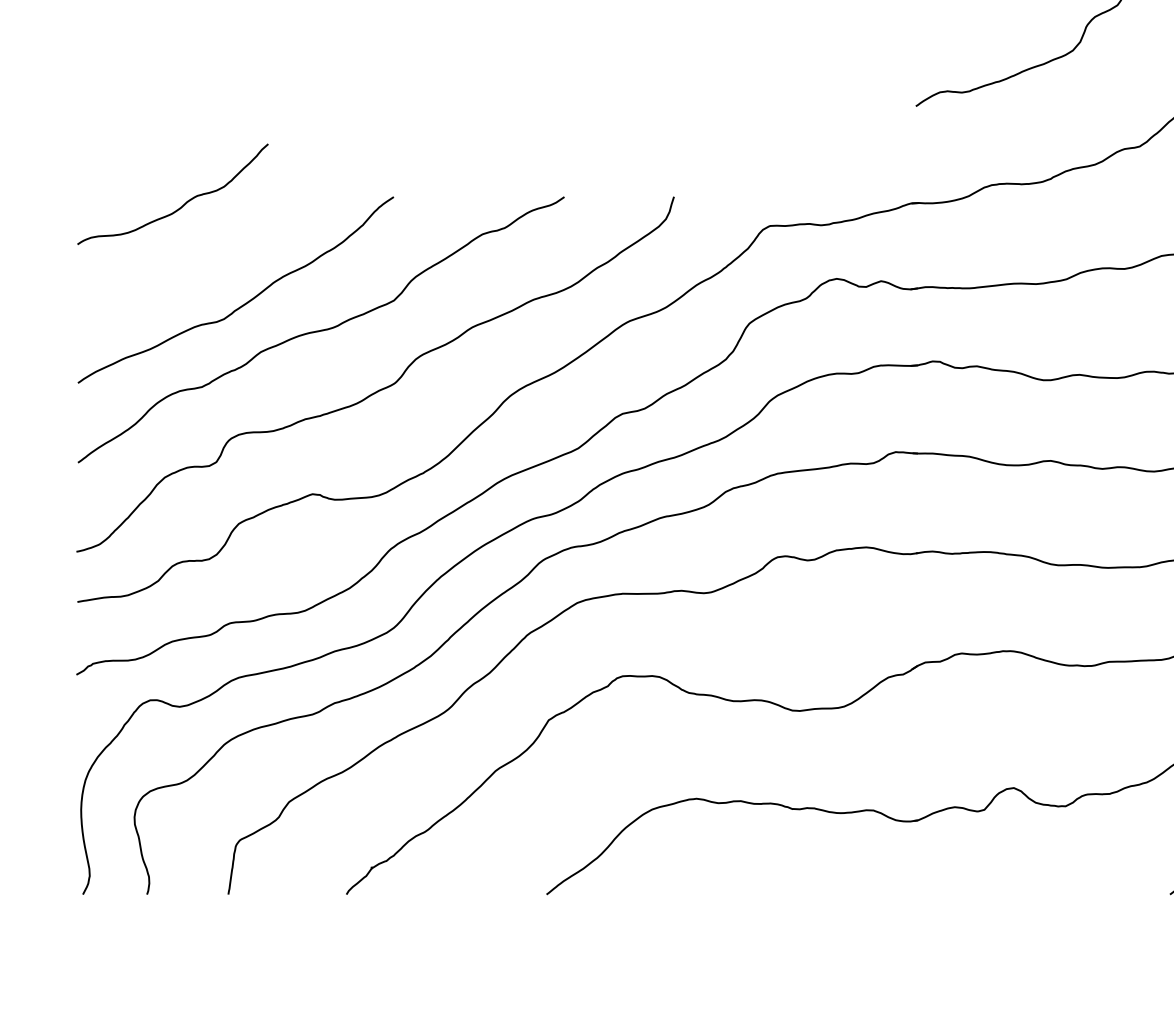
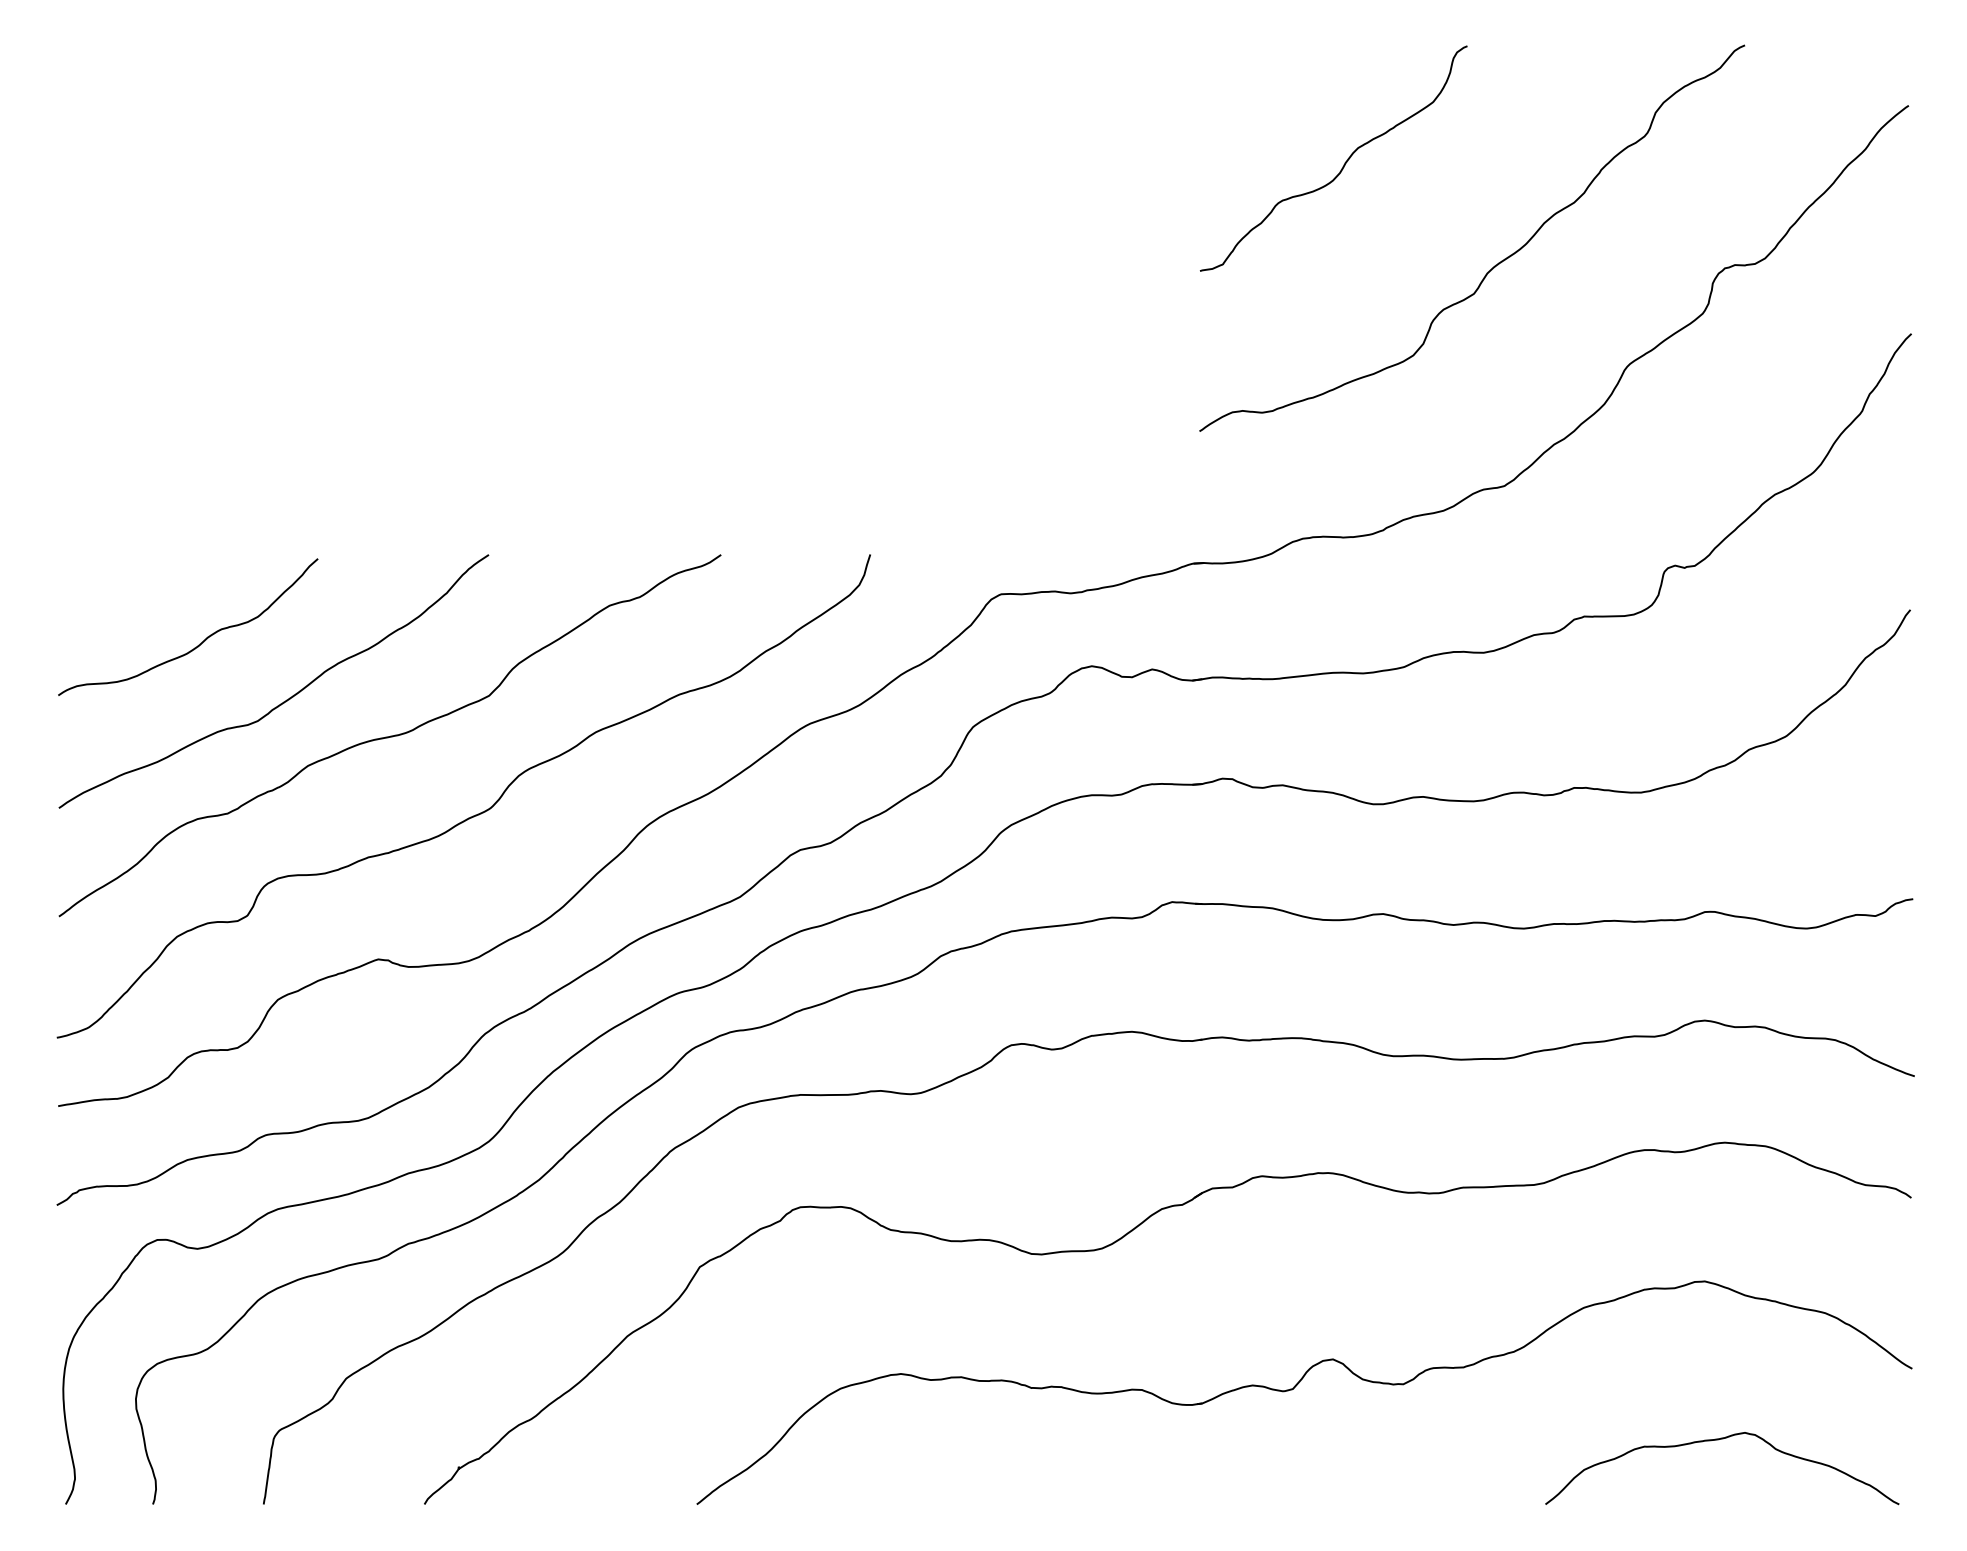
curve: (184, 204) -> (203, 640), moved

